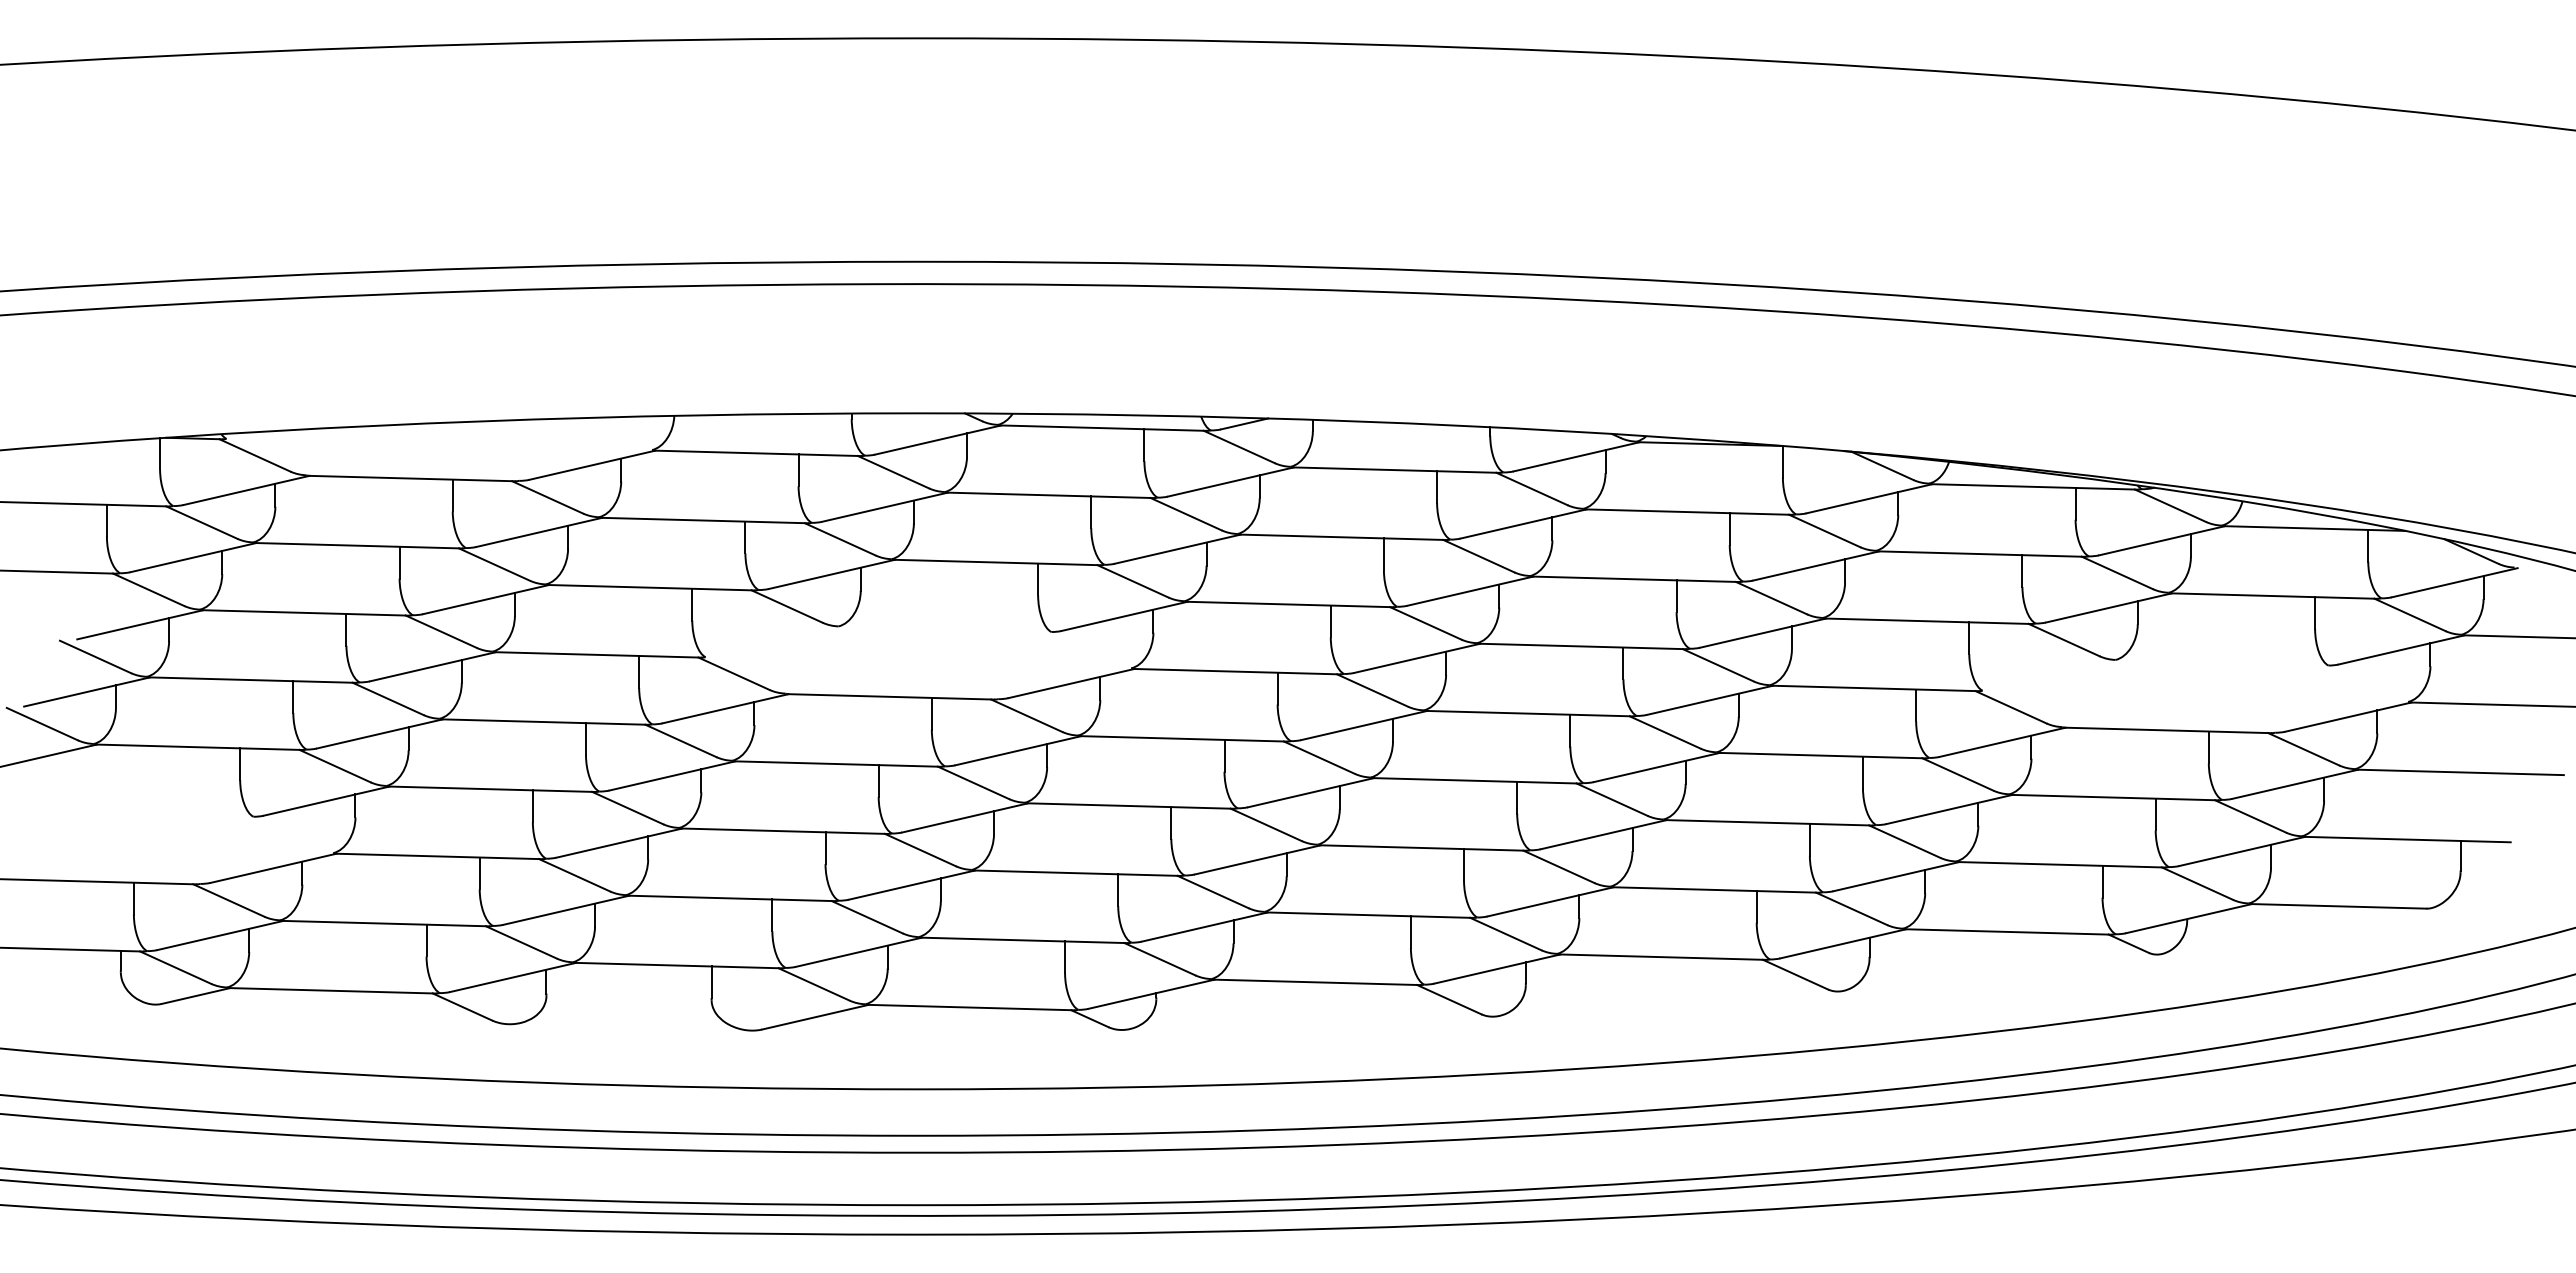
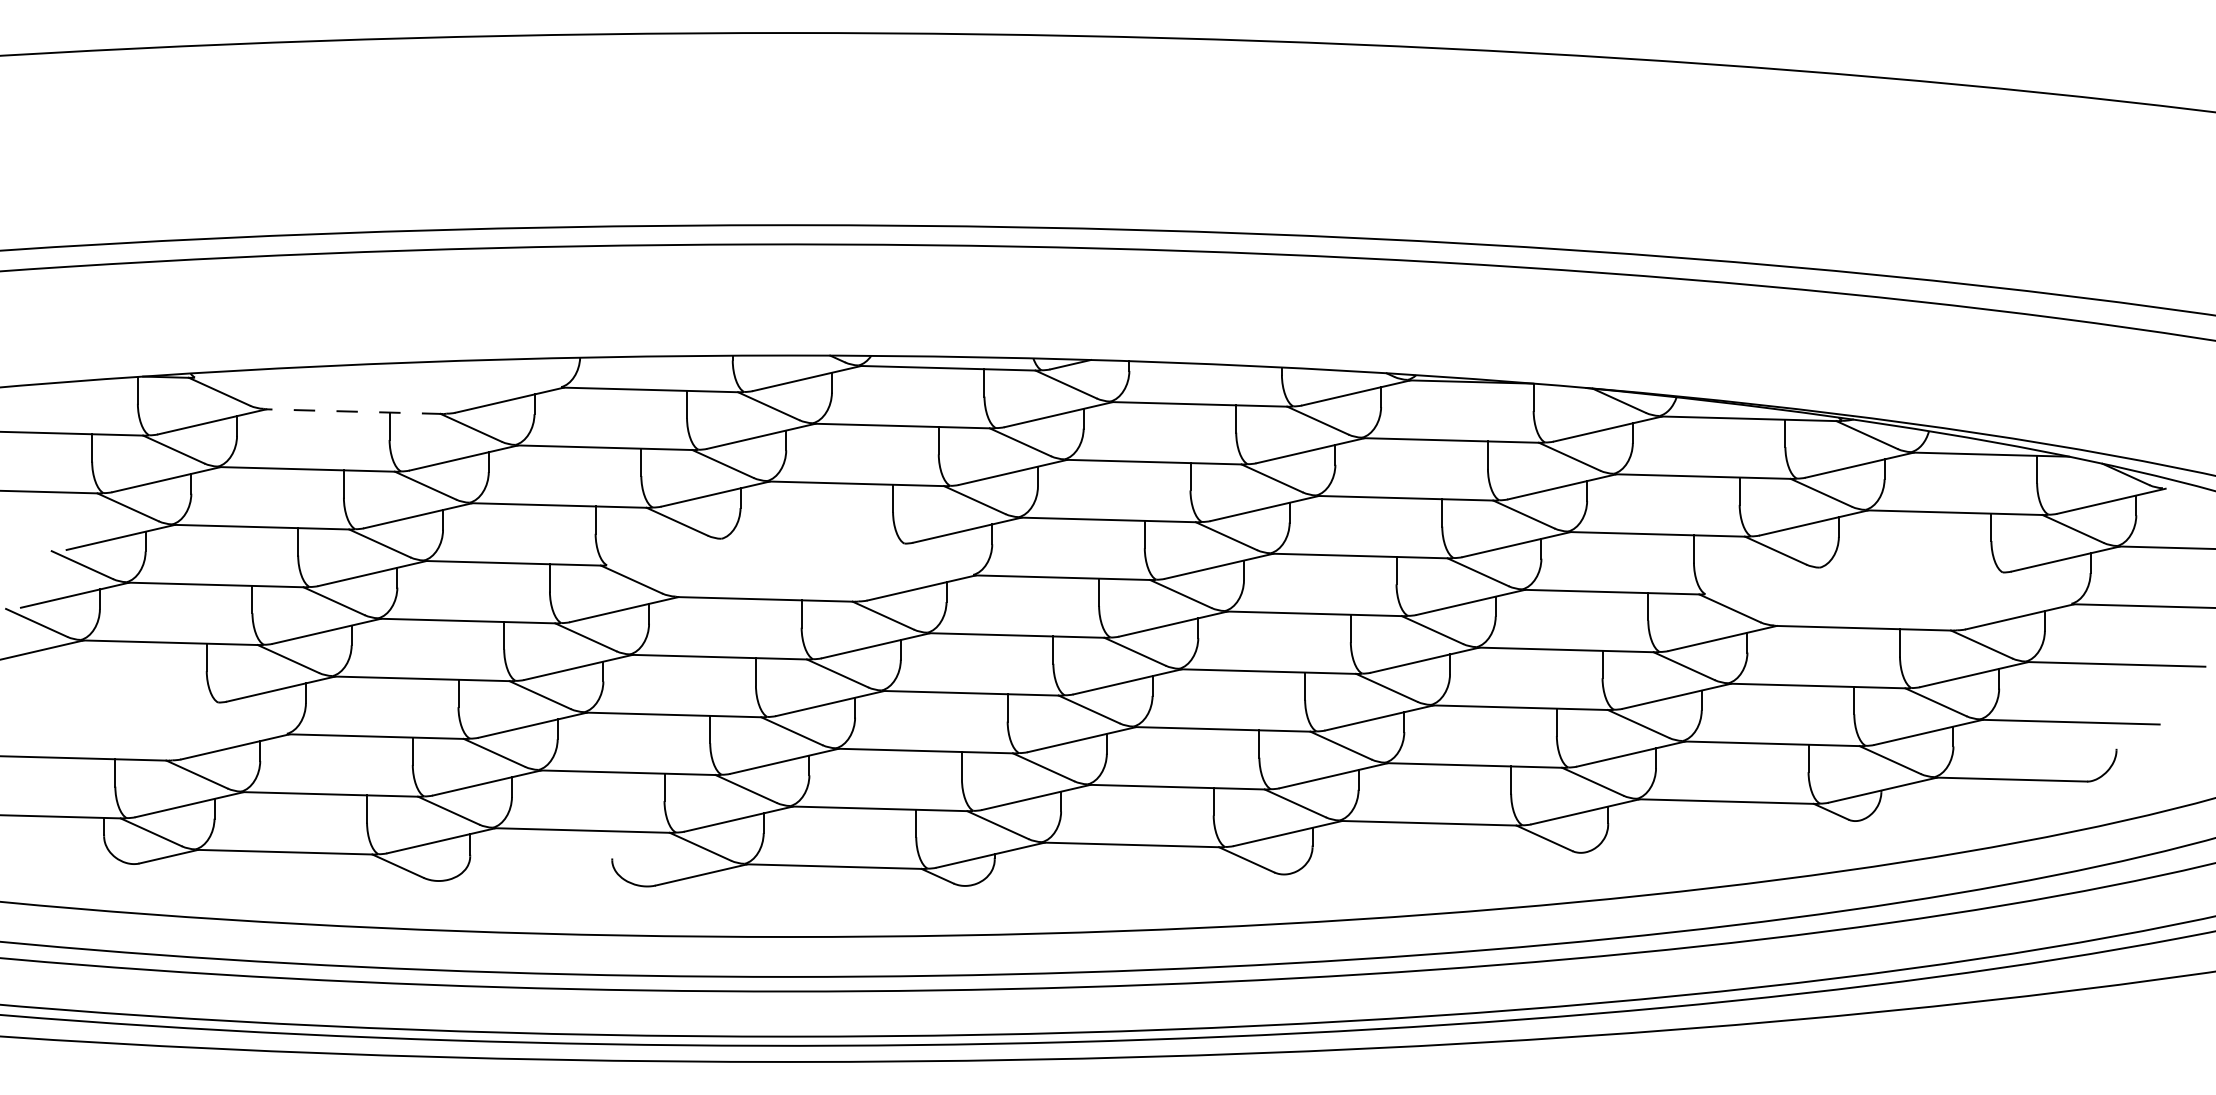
line: (411, 478) -> (354, 411), solid -> dashed
line: (2460, 855) -> (2116, 735), removed
line: (711, 982) -> (612, 845), removed

